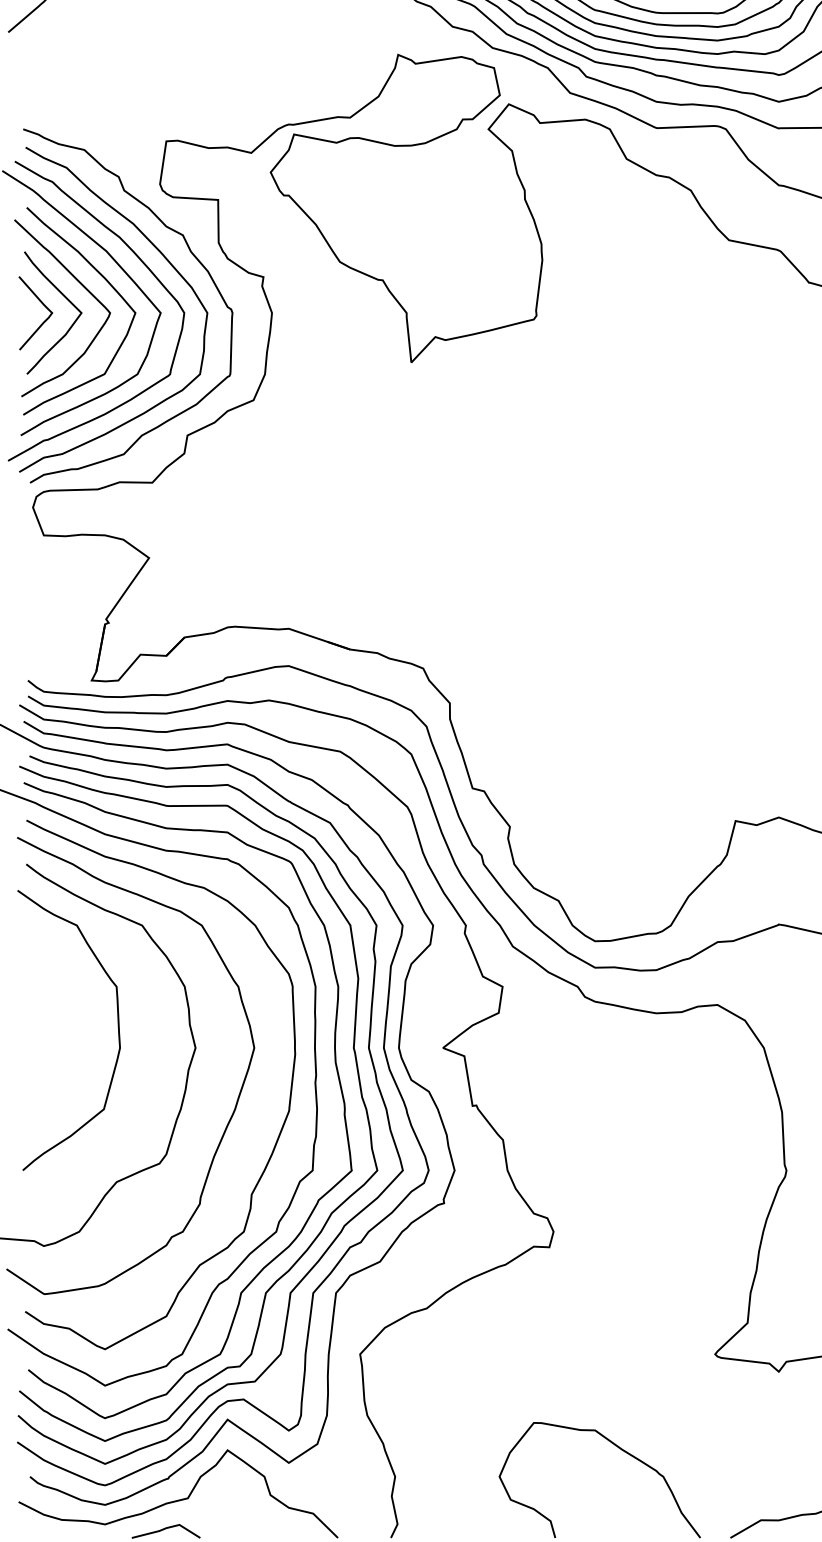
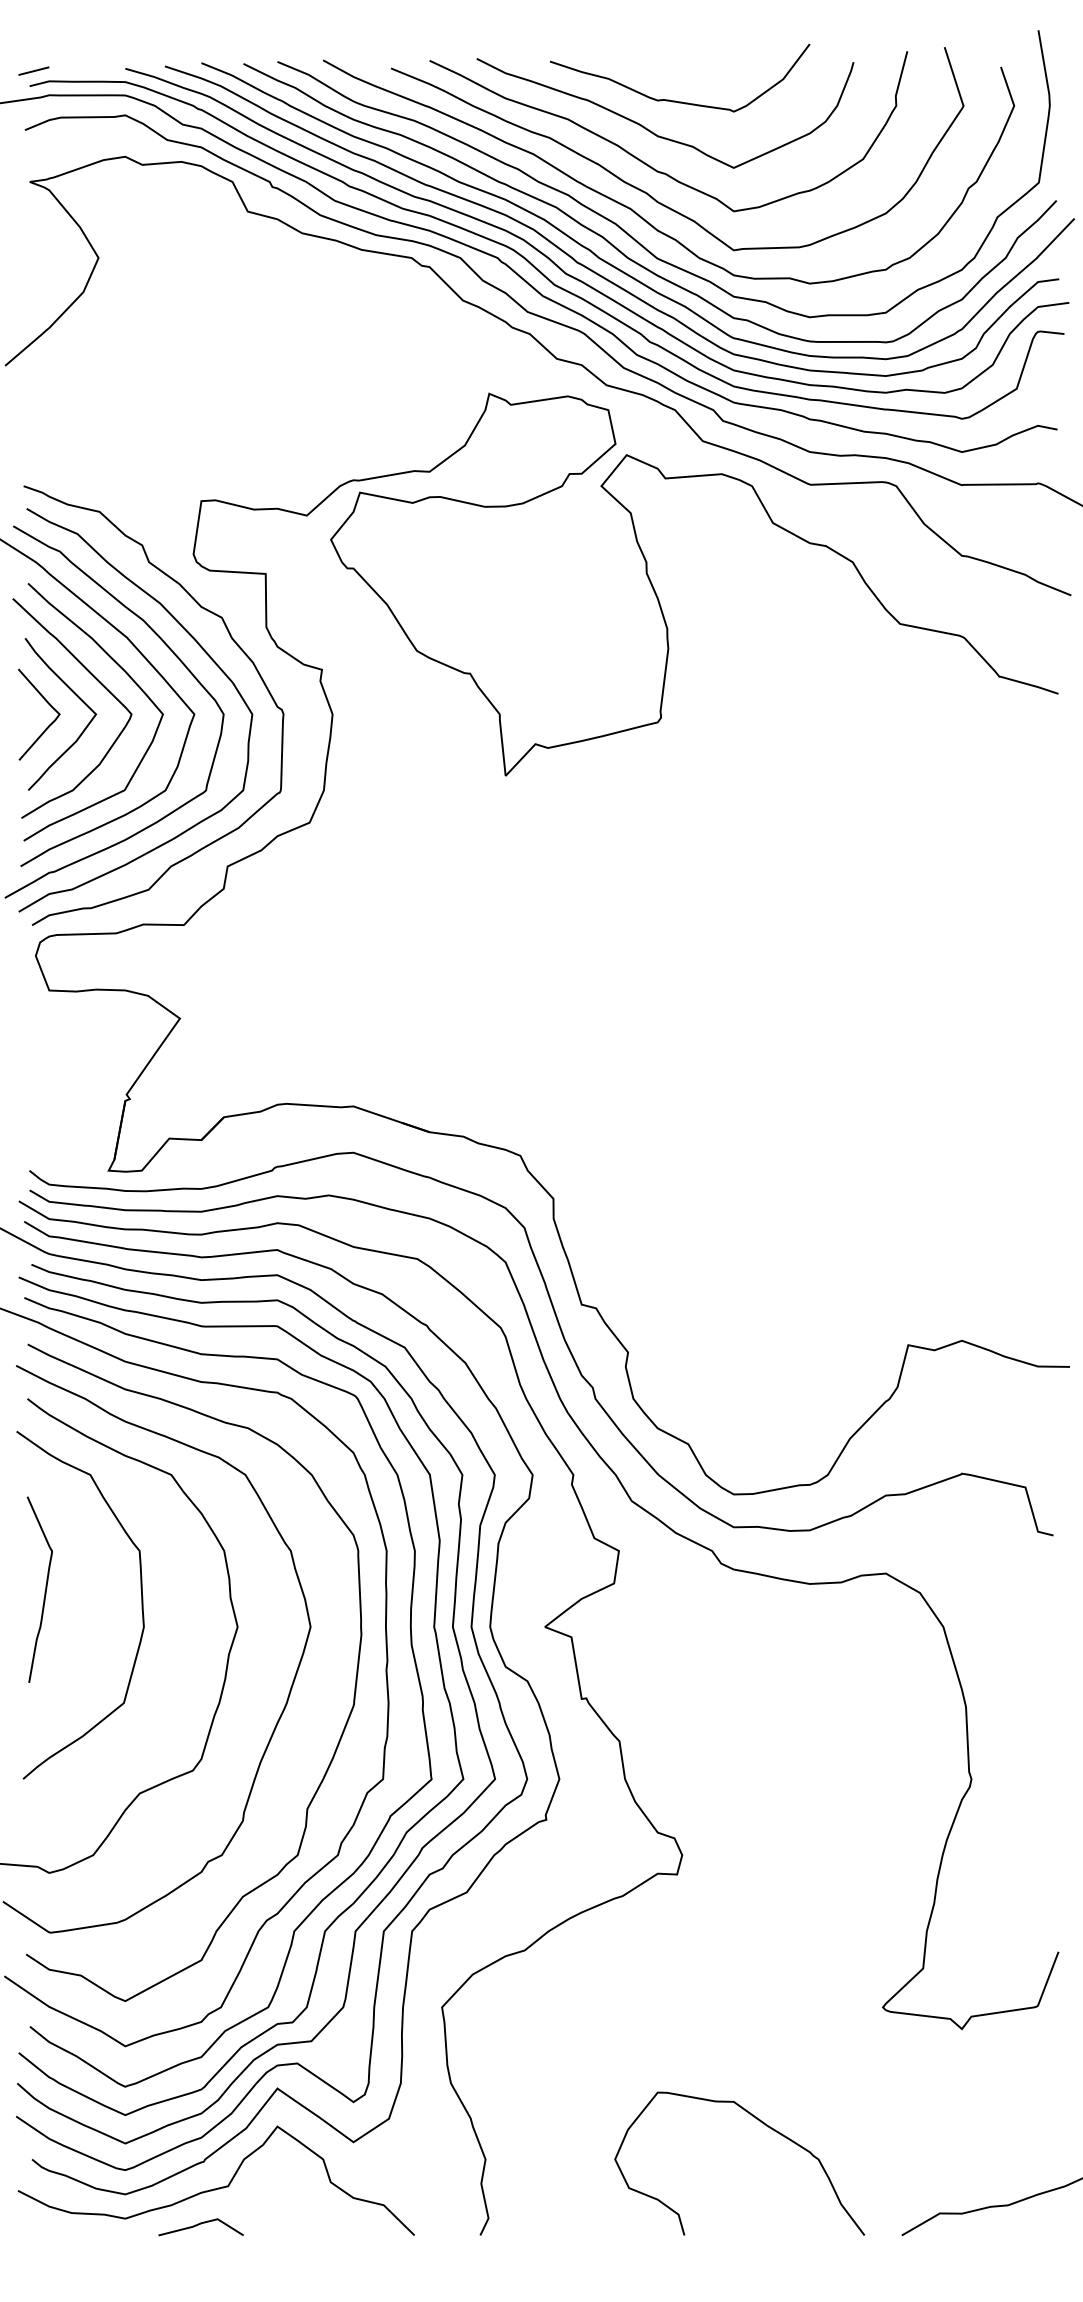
curve: (40, 1019) -> (44, 1591), added

